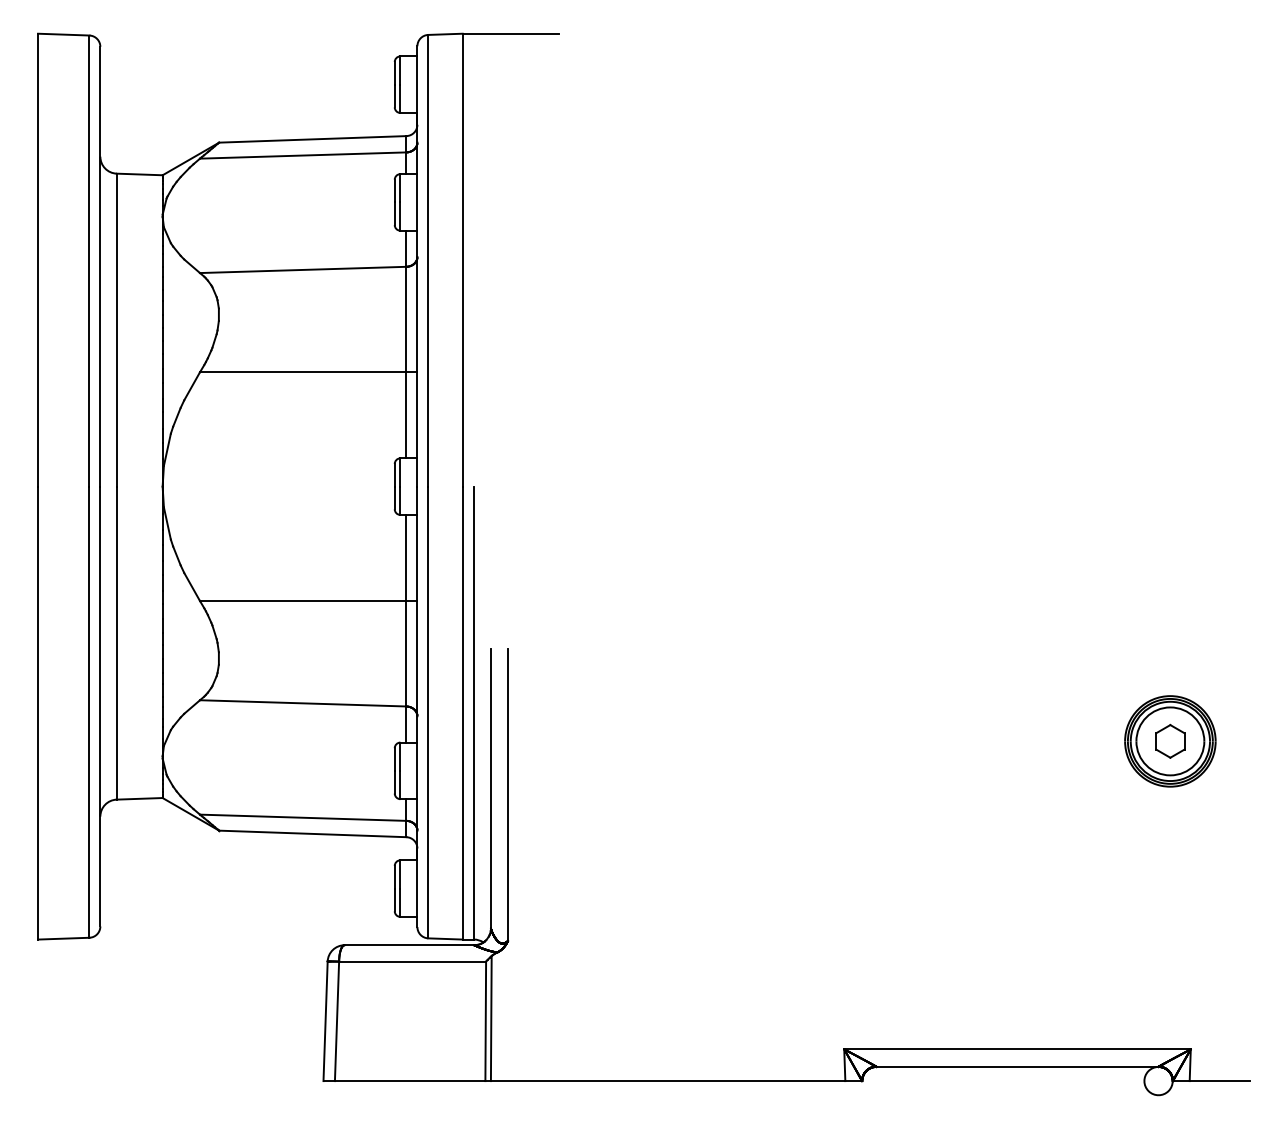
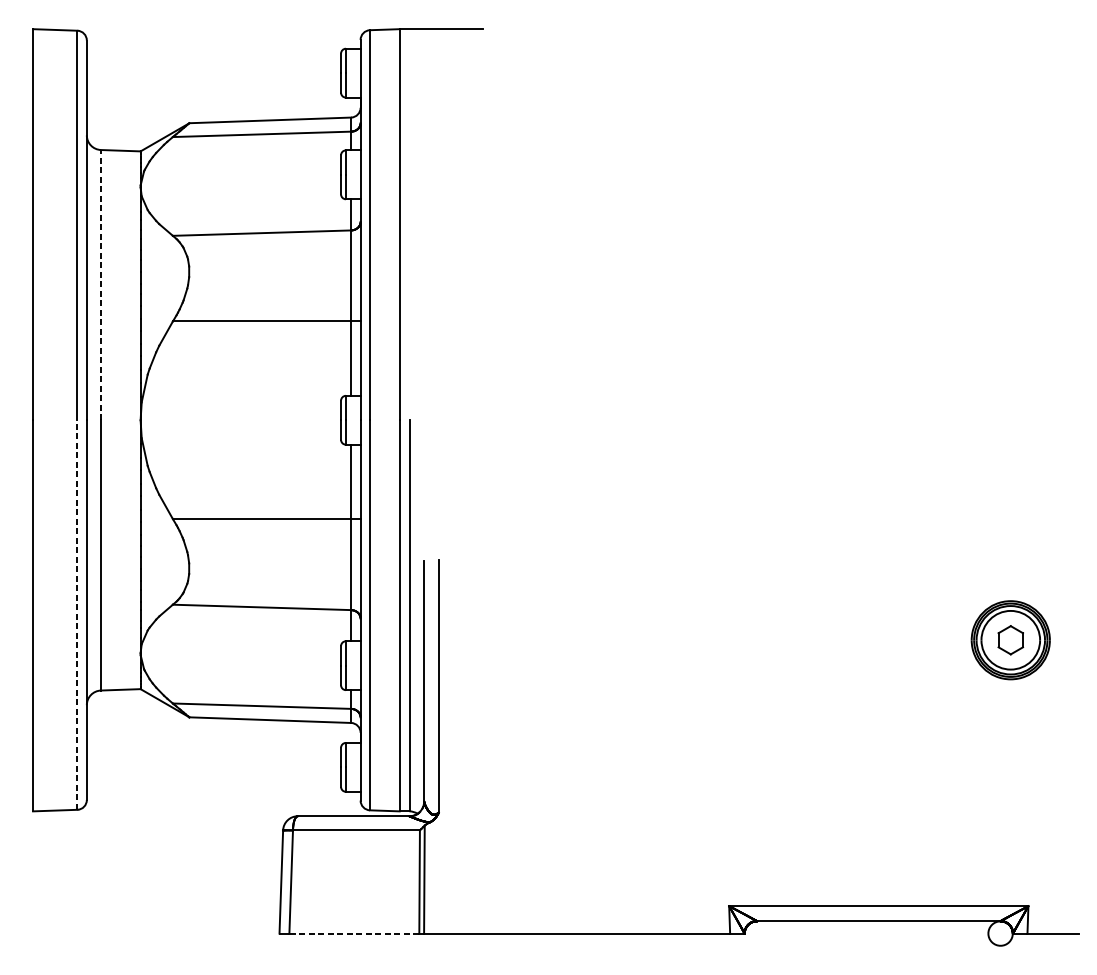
line: (116, 329) -> (100, 284), solid -> dashed
line: (89, 712) -> (77, 615), solid -> dashed
line: (409, 1081) -> (353, 933), solid -> dashed

